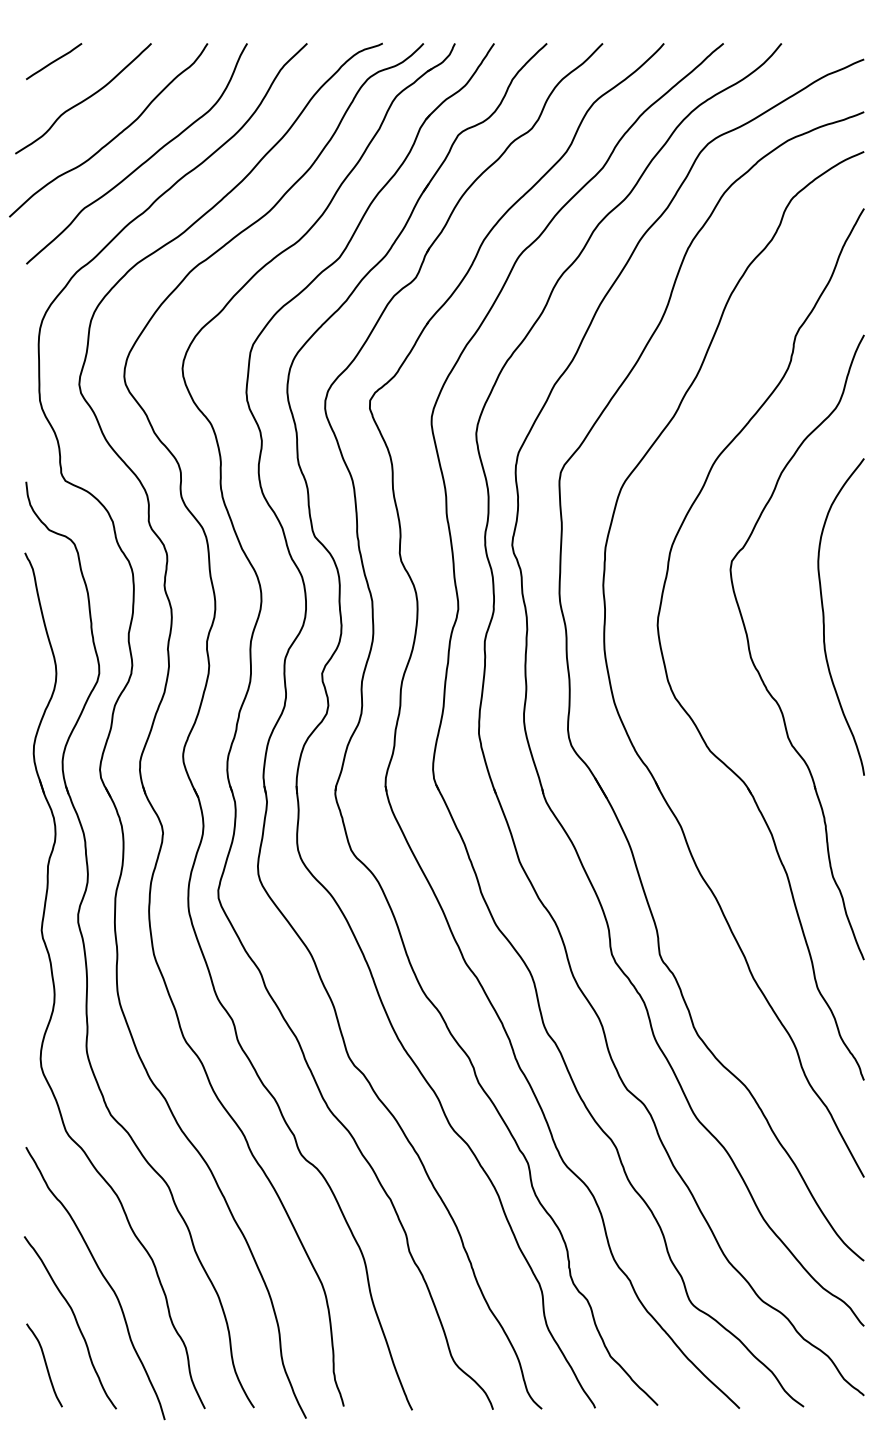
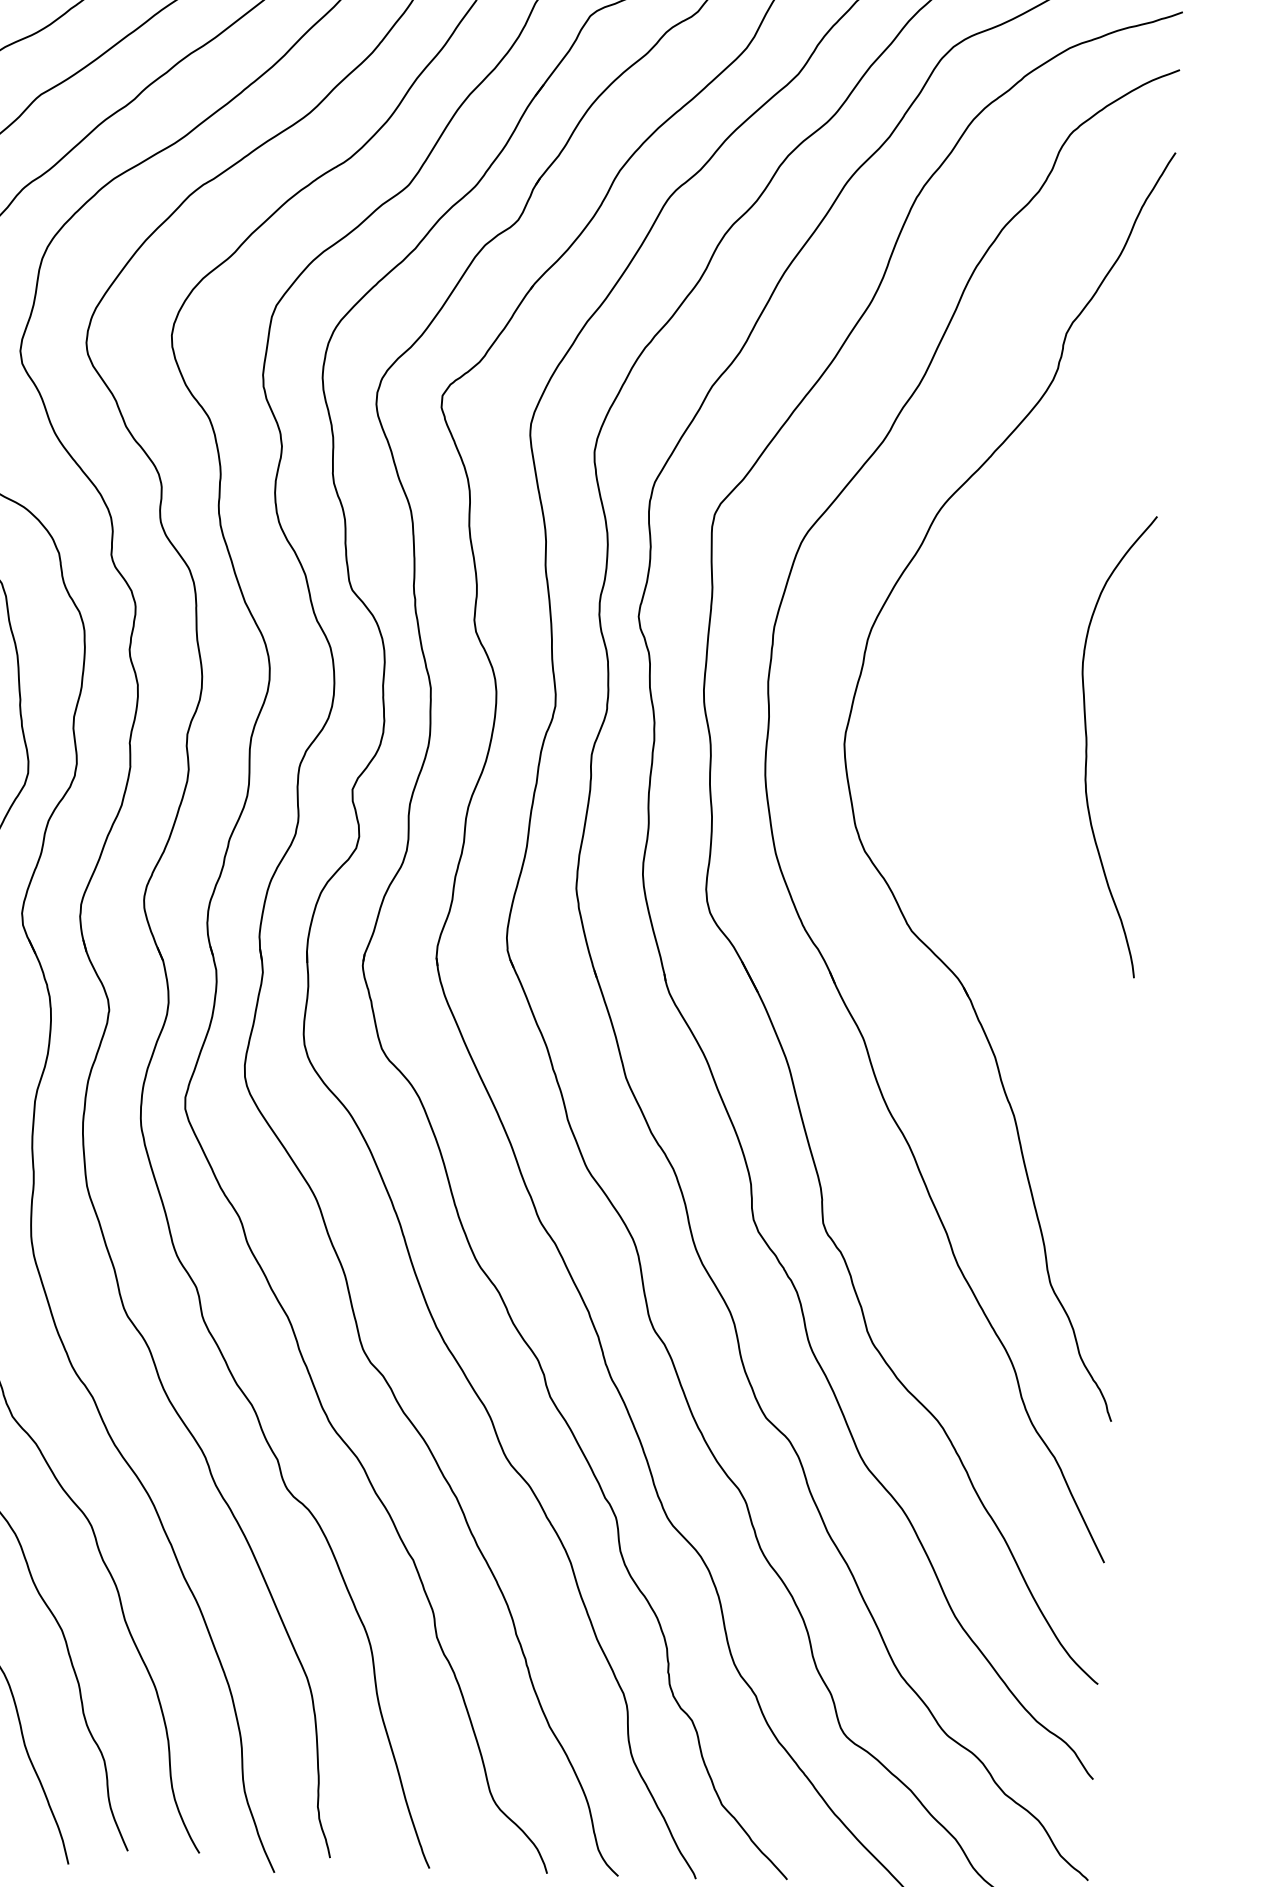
part: (758, 670) -> (987, 817), removed

